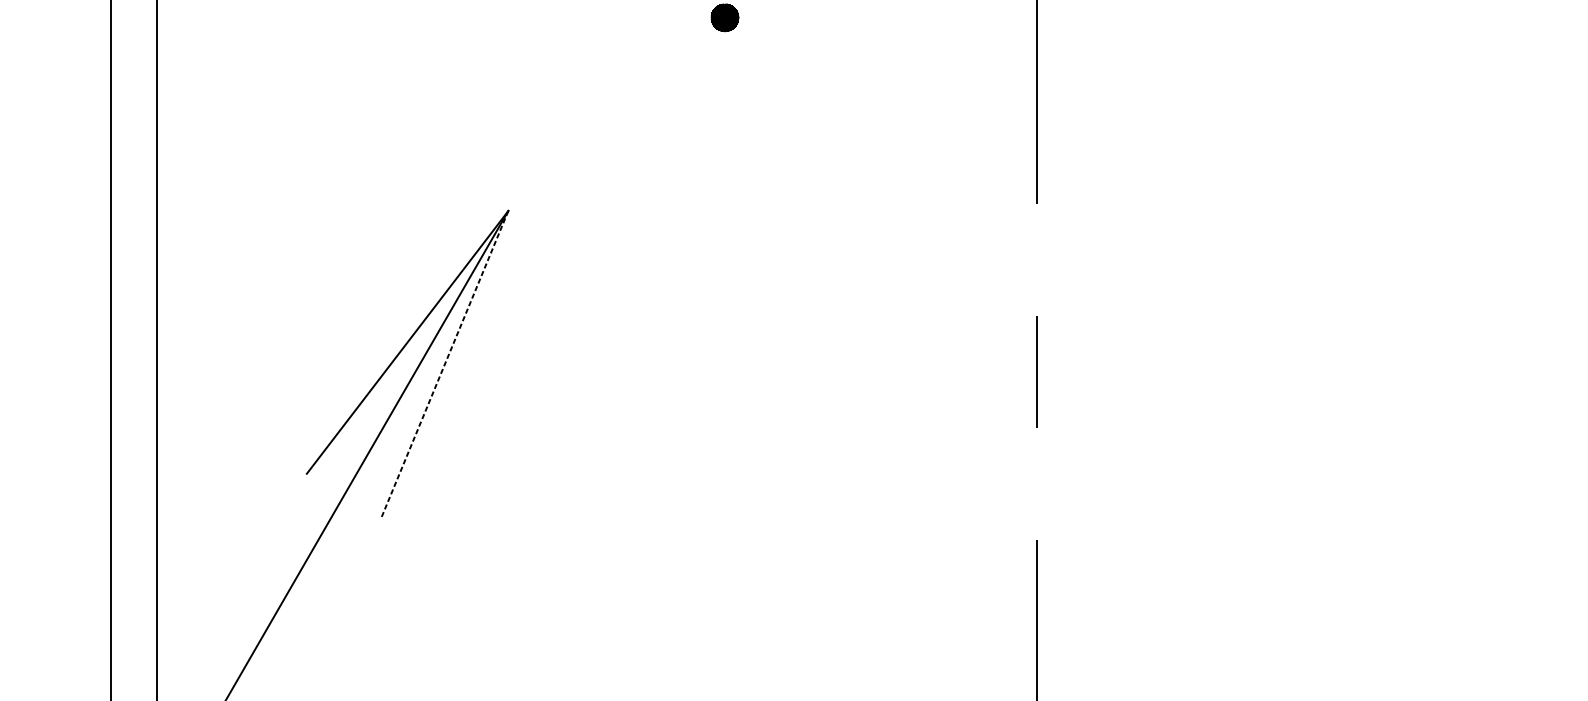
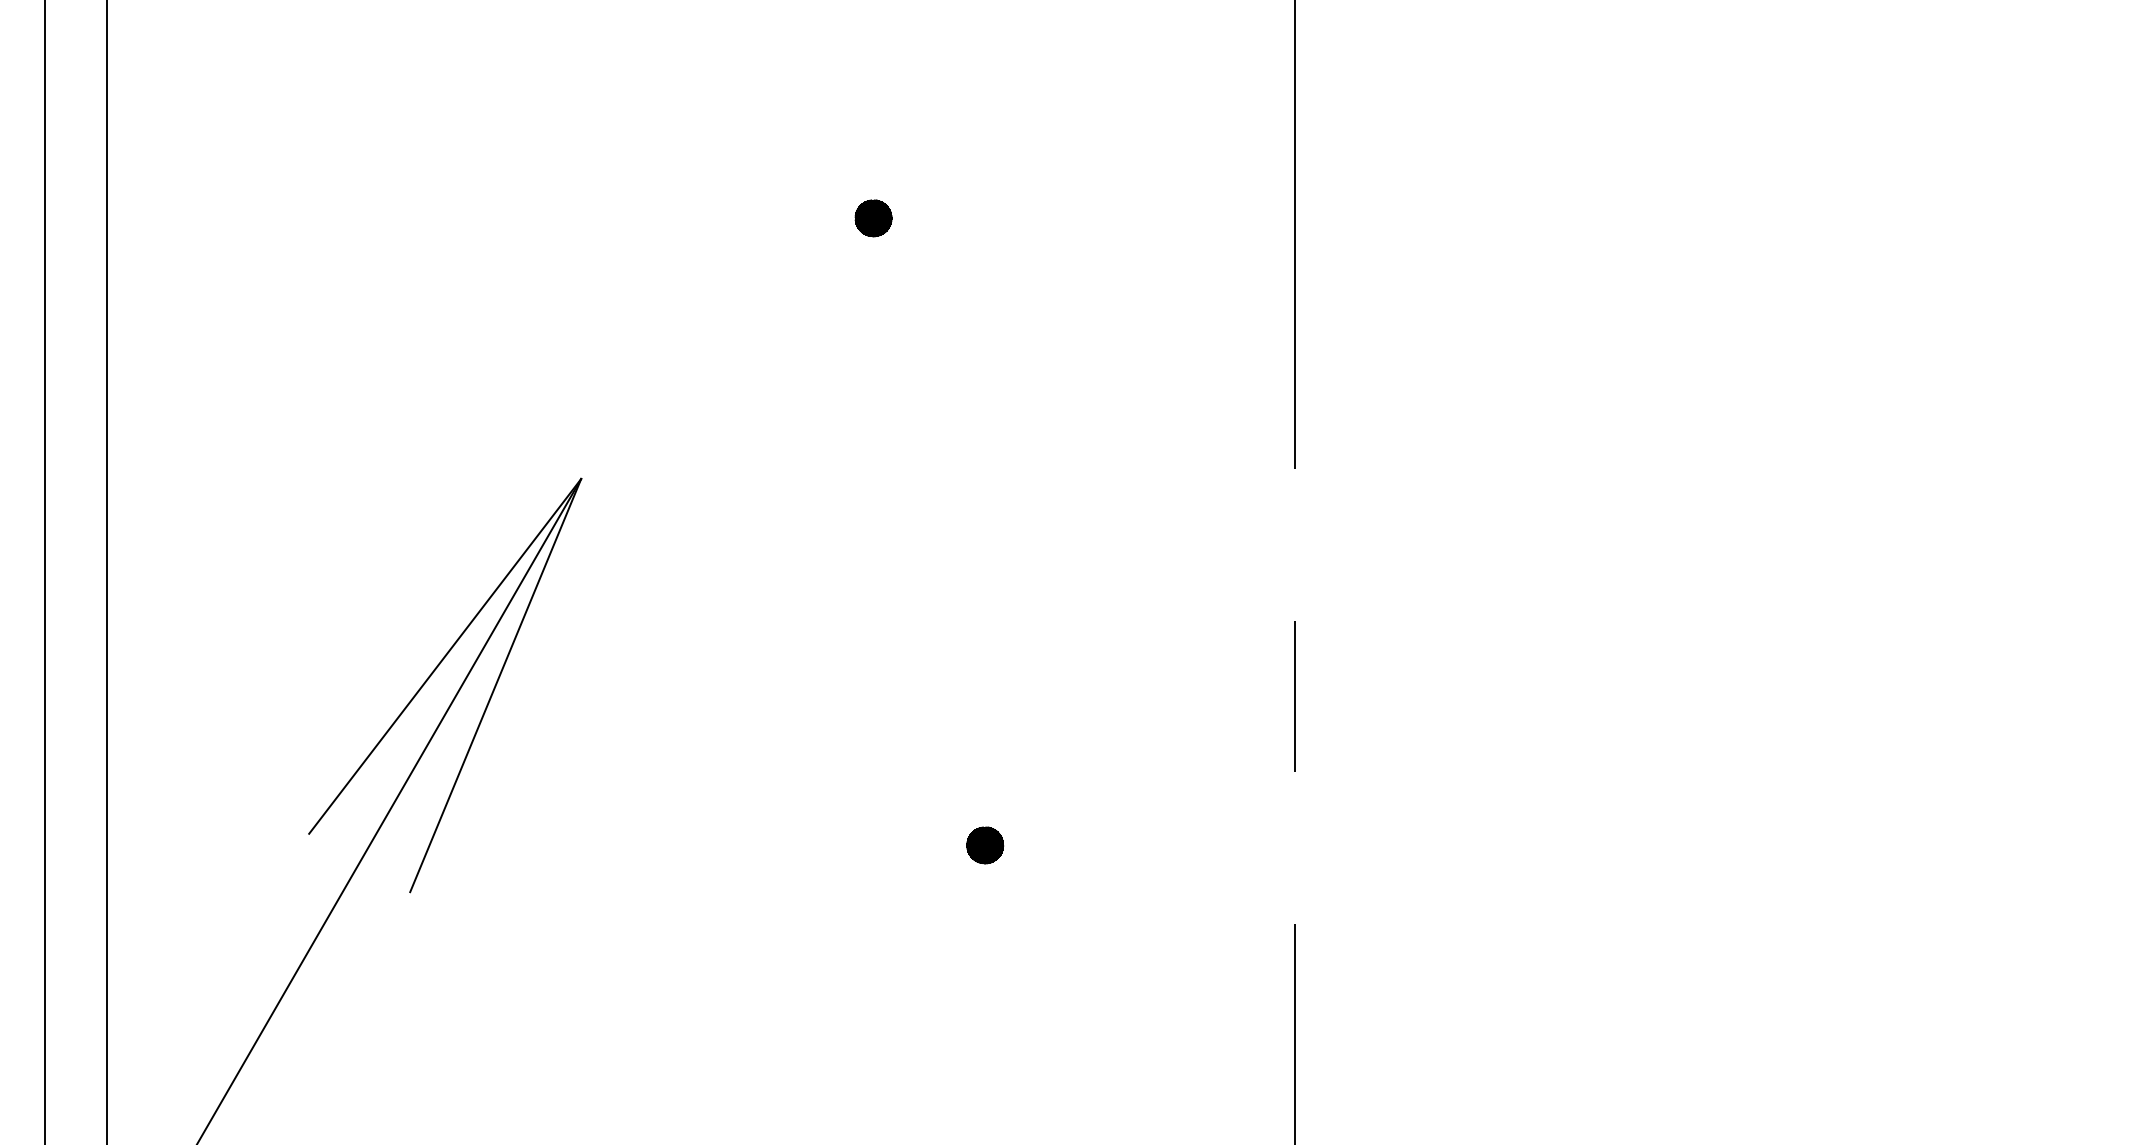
line: (444, 363) -> (495, 685), dashed -> solid
part: (807, 482) -> (985, 845), added

